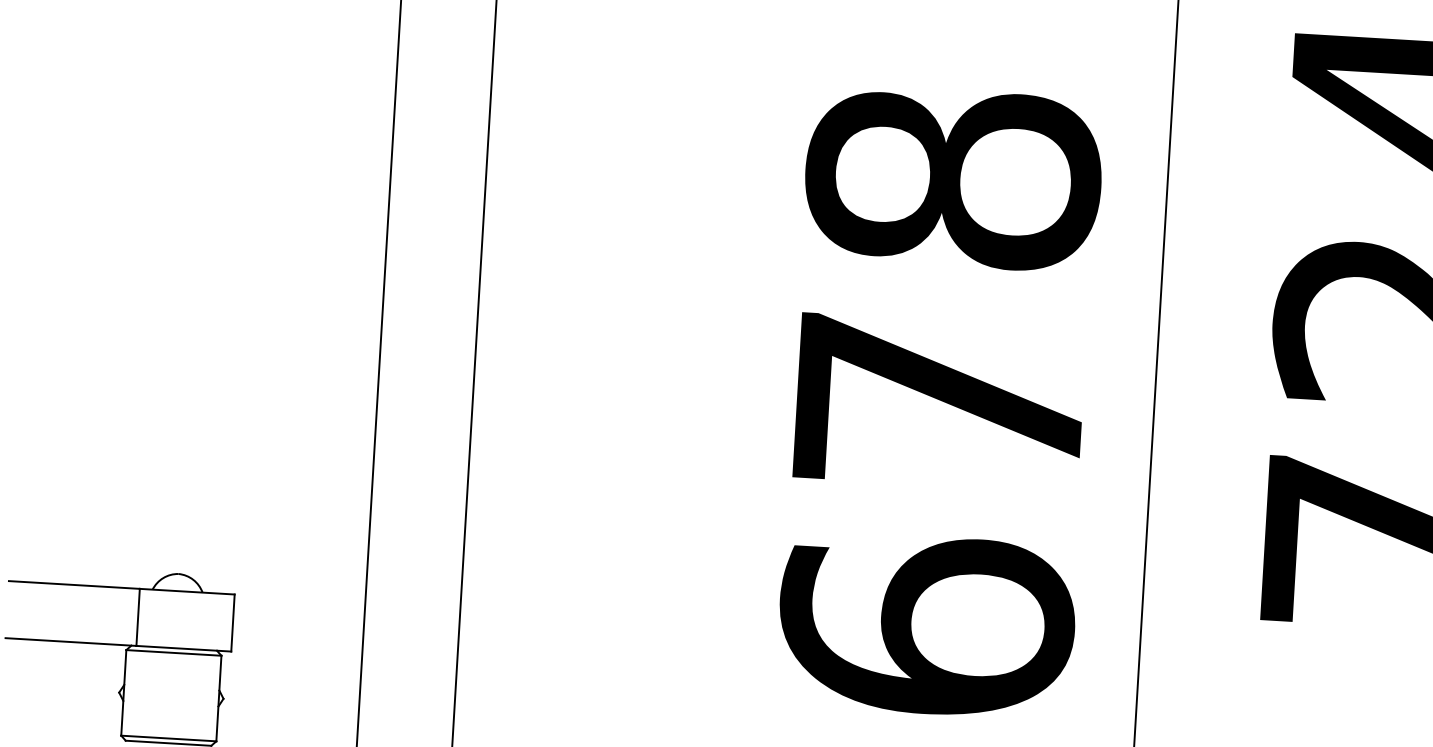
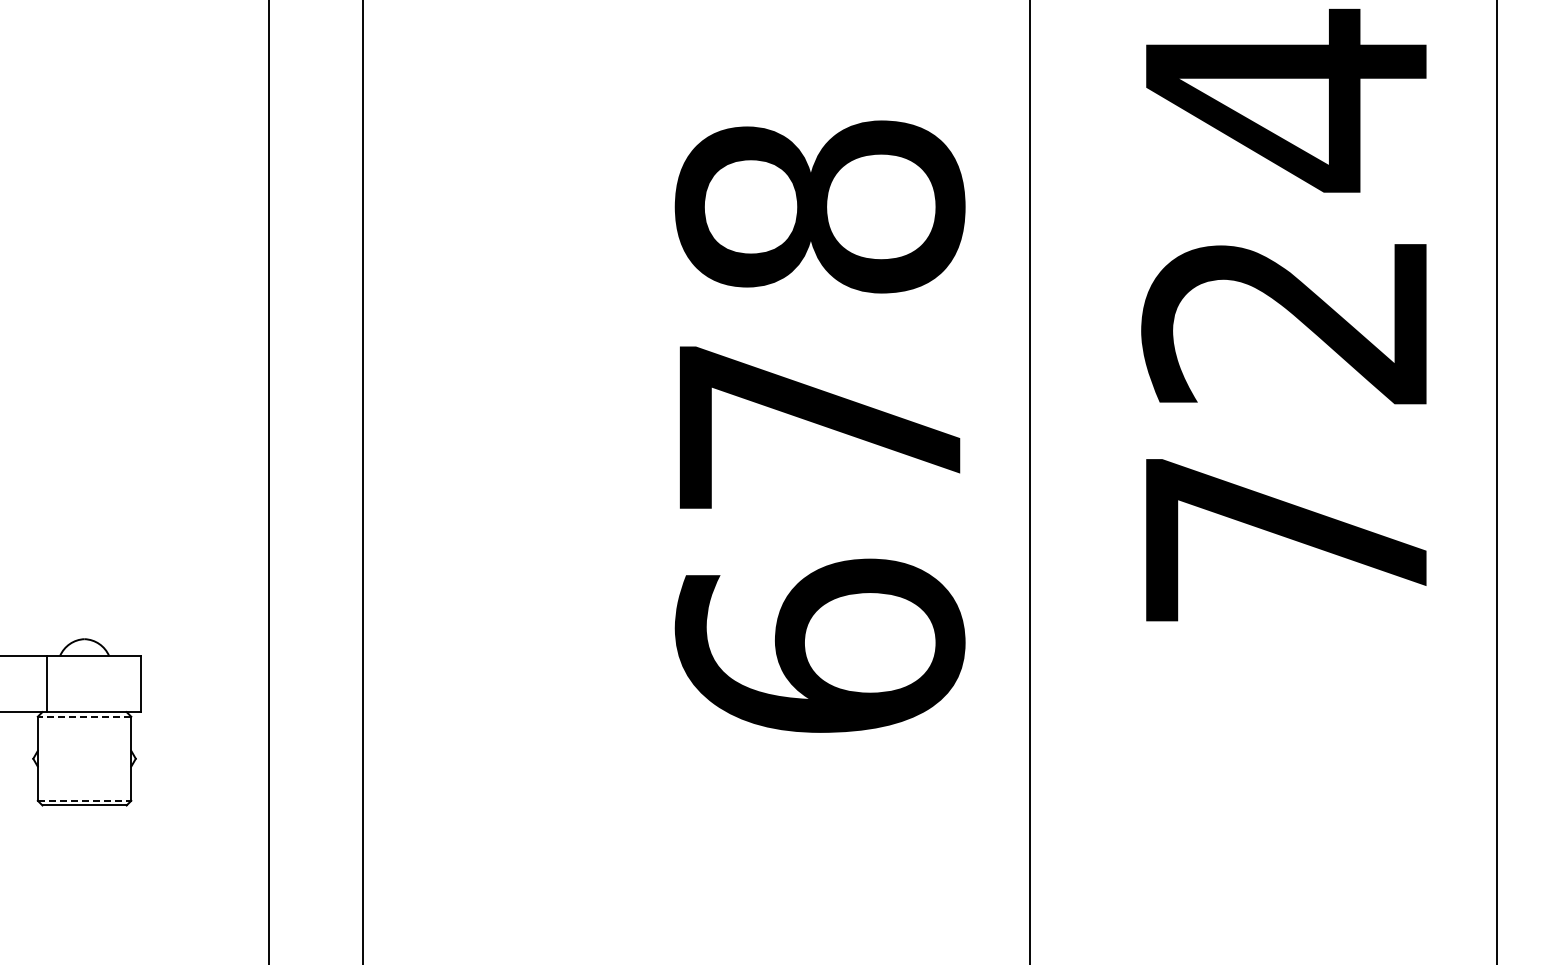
line: (173, 652) -> (84, 716), solid -> dashed
line: (168, 738) -> (84, 800), solid -> dashed

